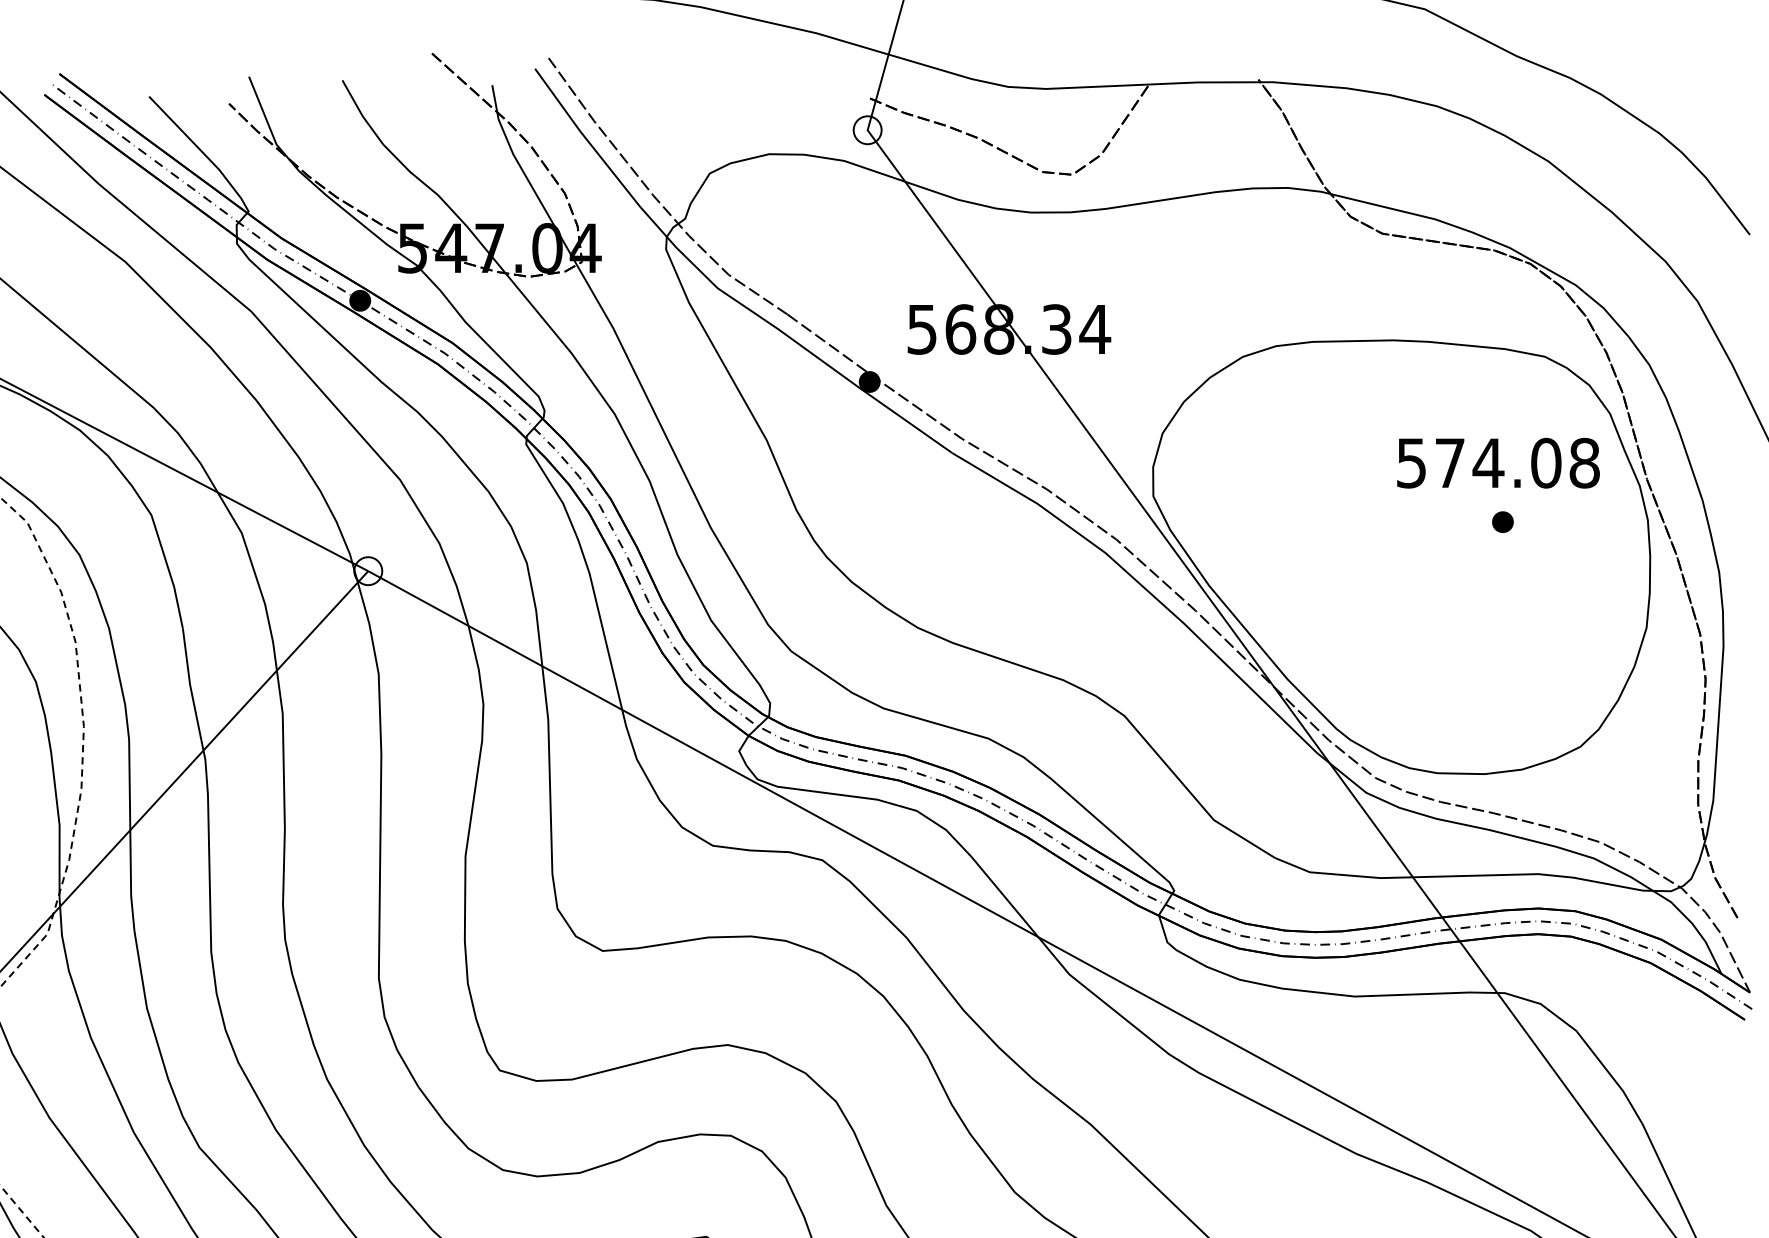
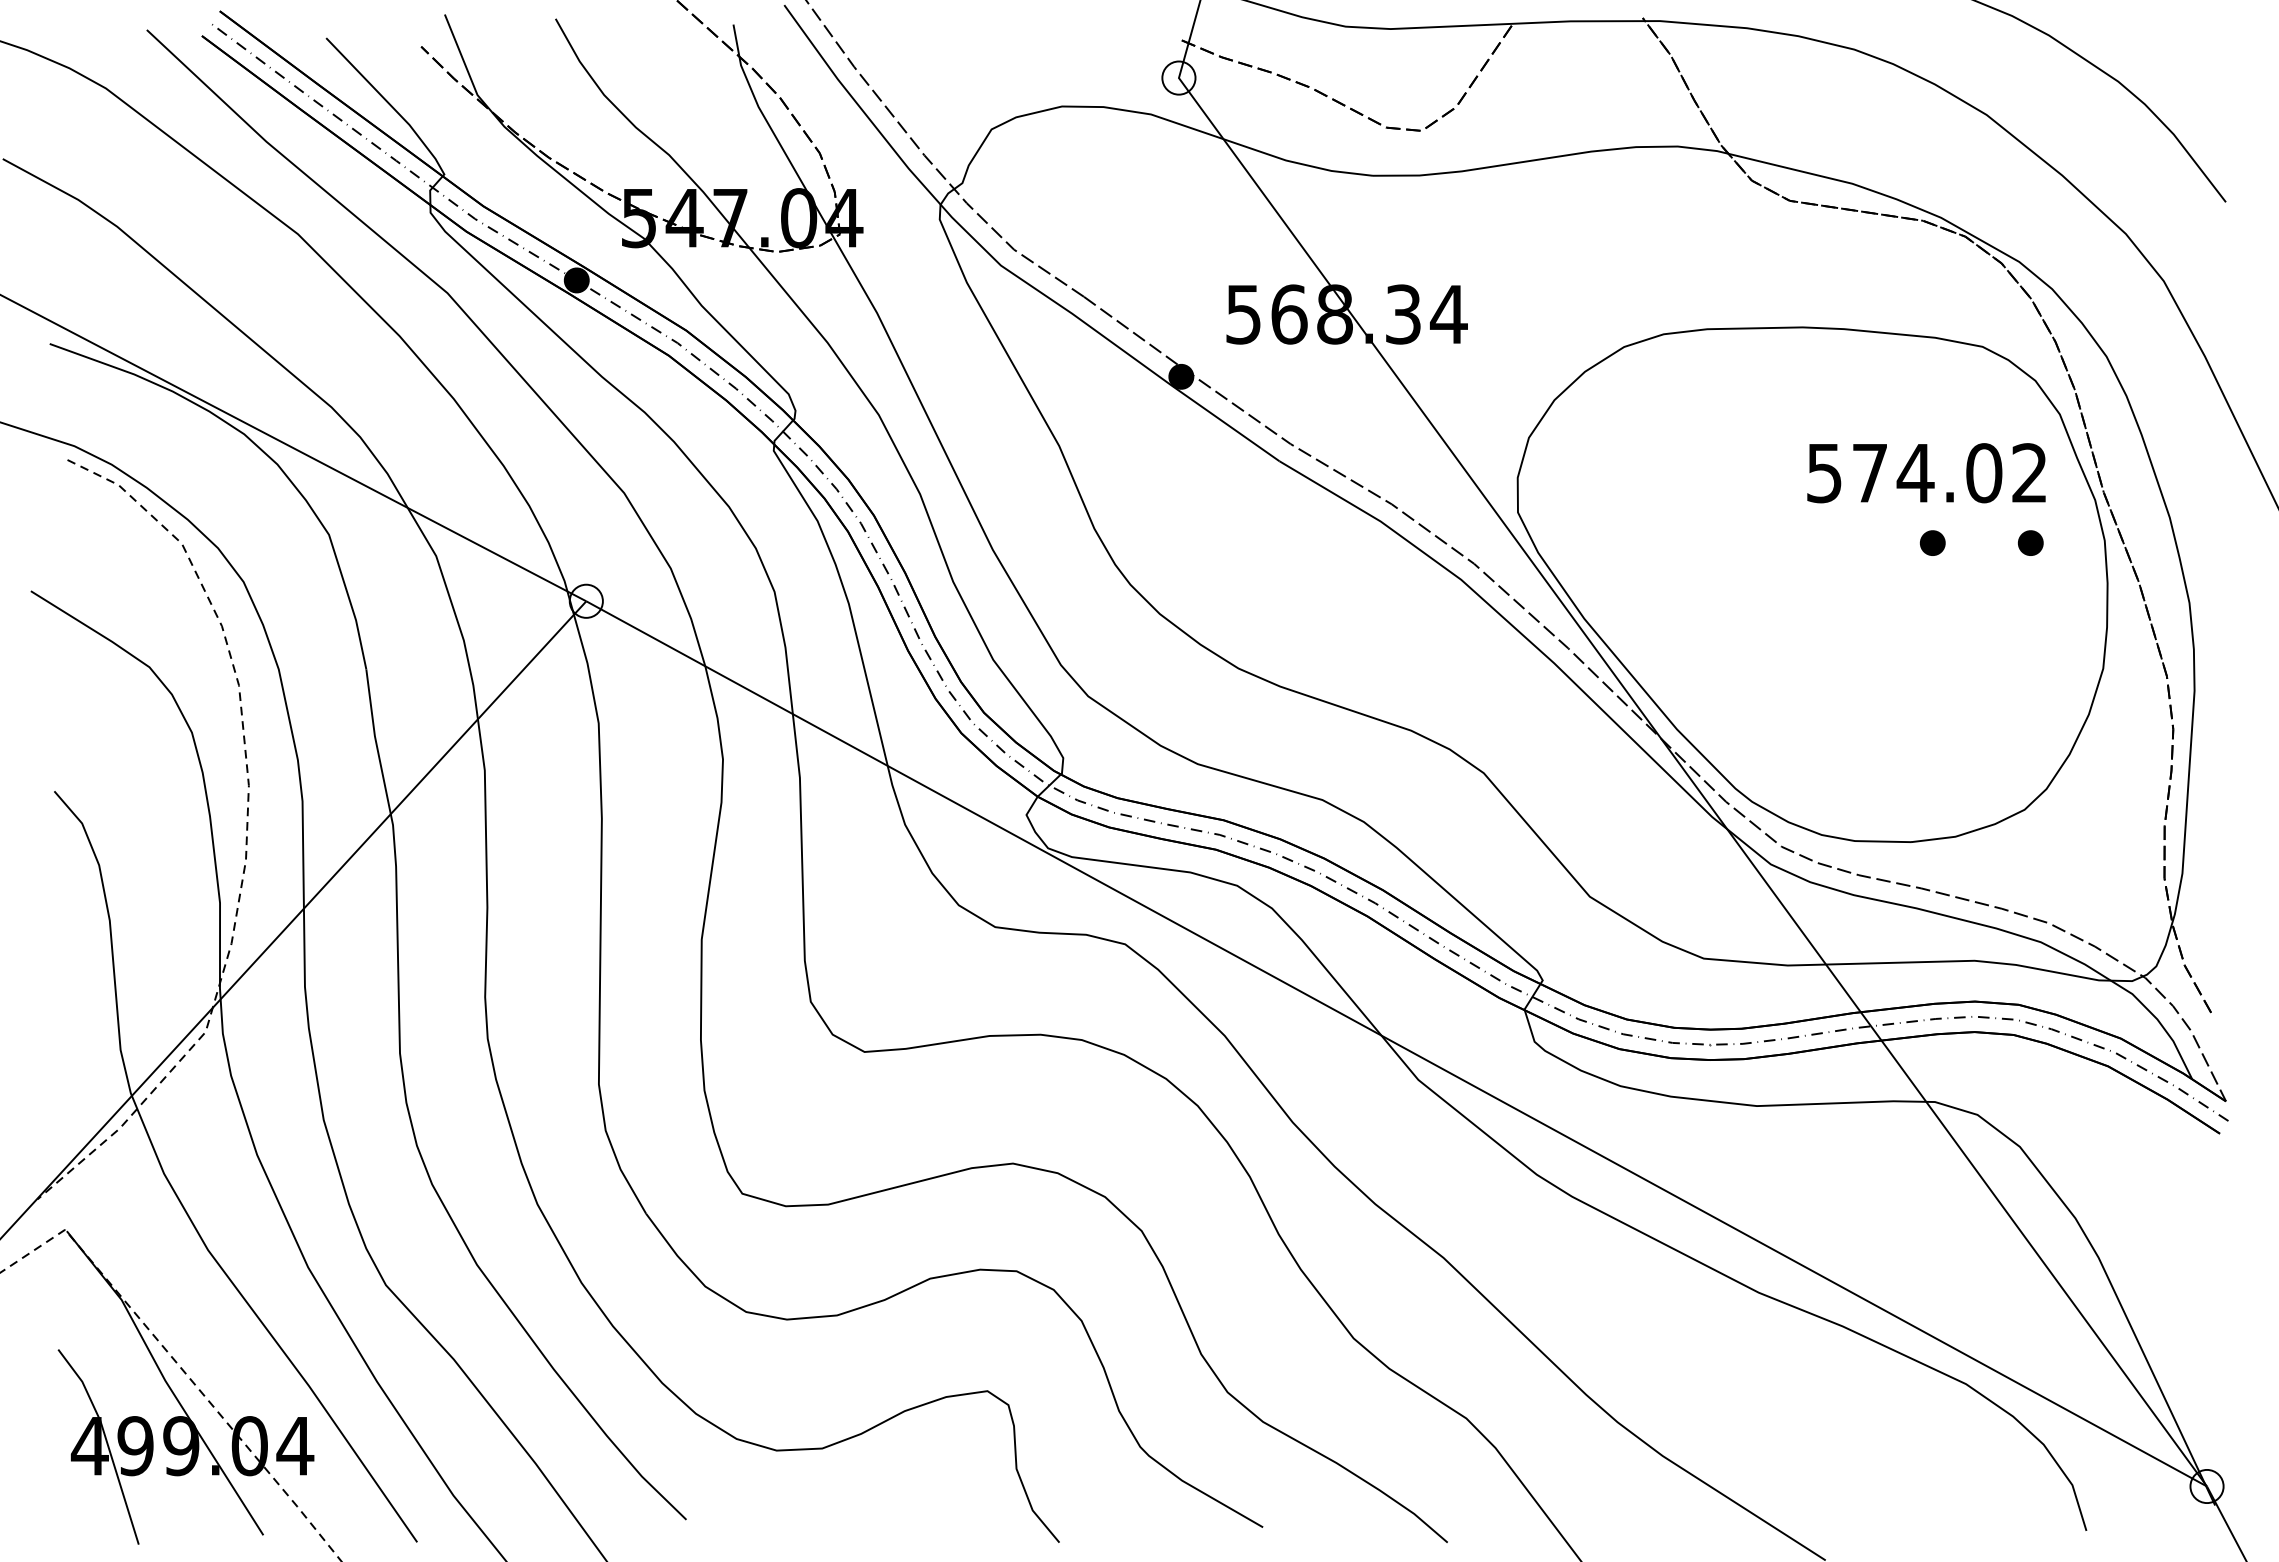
text: (1584, 463) -> (2029, 473), 574.08 -> 574.02
part: (1585, 521) -> (2030, 542), added

